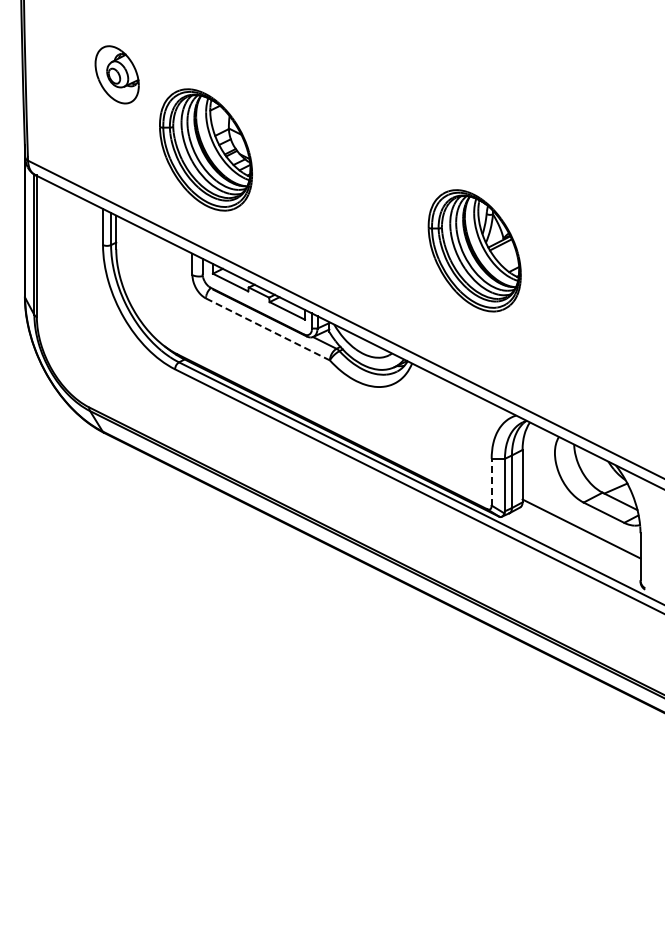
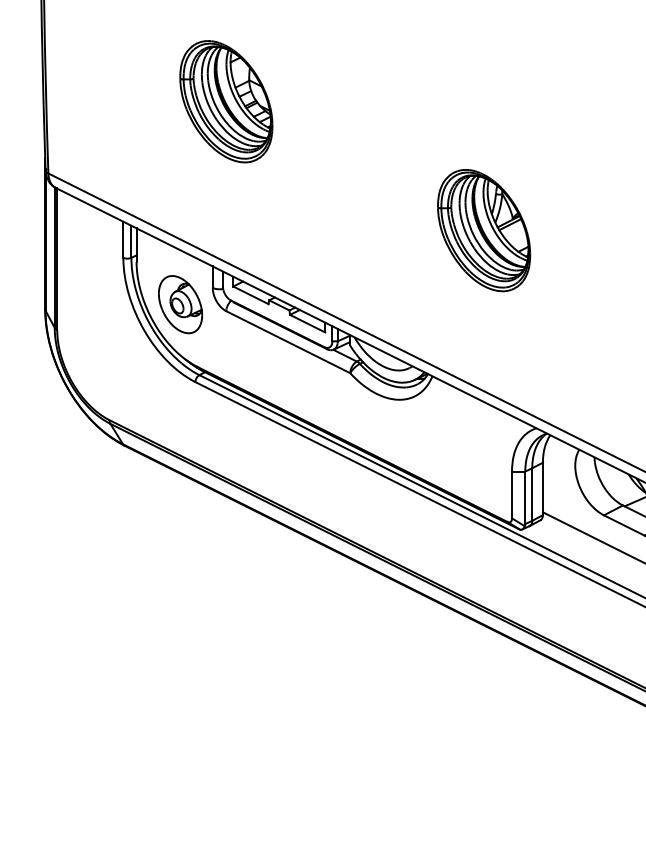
part: (116, 74) -> (179, 304), moved
part: (205, 149) -> (225, 101), moved
part: (474, 250) -> (483, 230), moved
line: (268, 329) -> (288, 342), dashed -> solid
line: (491, 481) -> (511, 494), dashed -> solid

